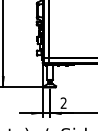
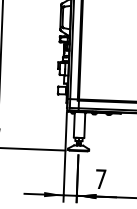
text: (63, 102) -> (100, 177), 2 -> 7

